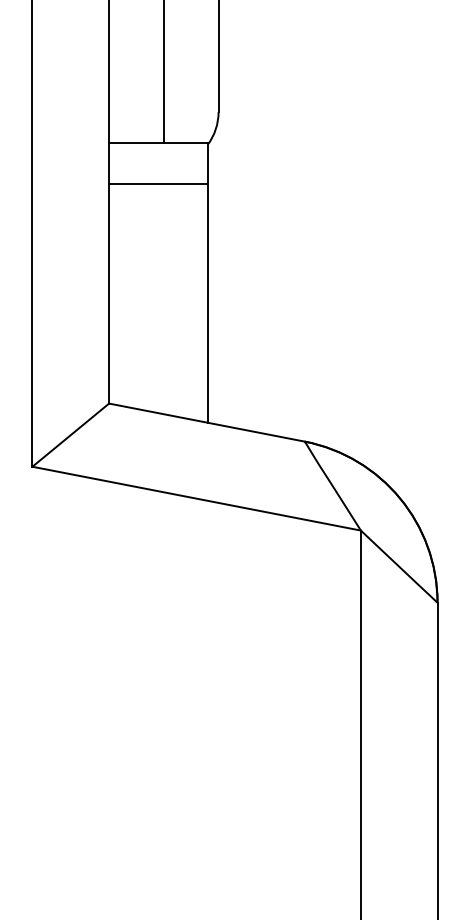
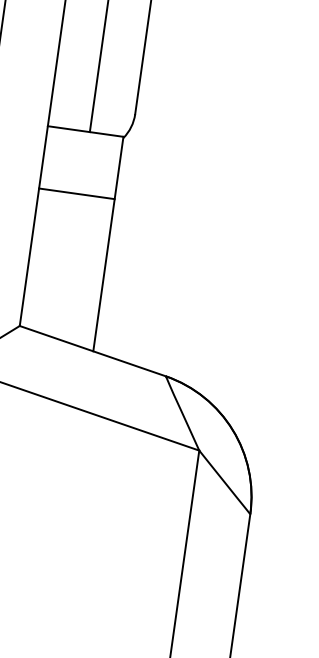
line: (158, 184) -> (77, 193), moved

